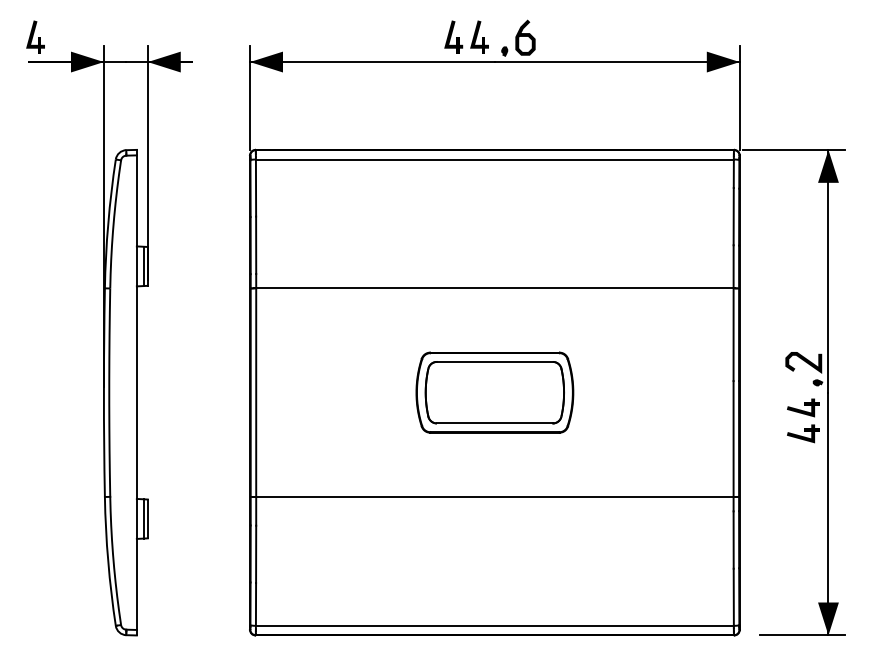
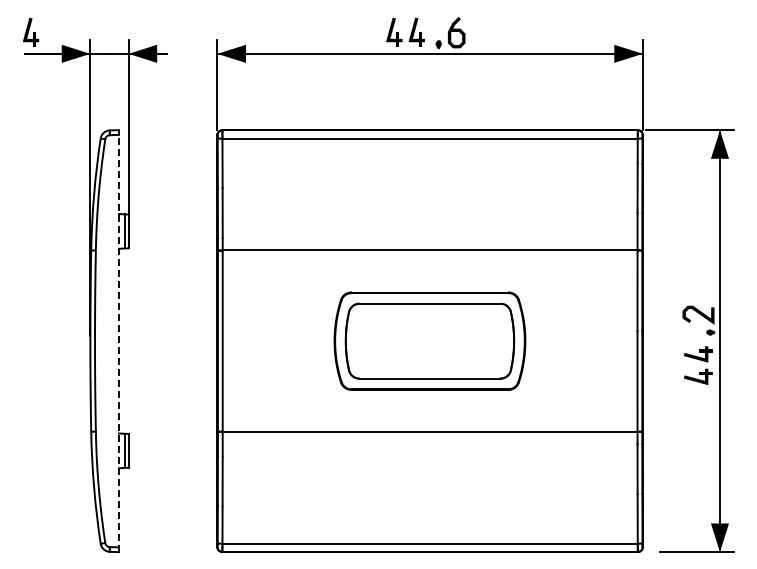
part: (495, 391) -> (430, 340), size x1.4
line: (136, 393) -> (118, 341), solid -> dashed

